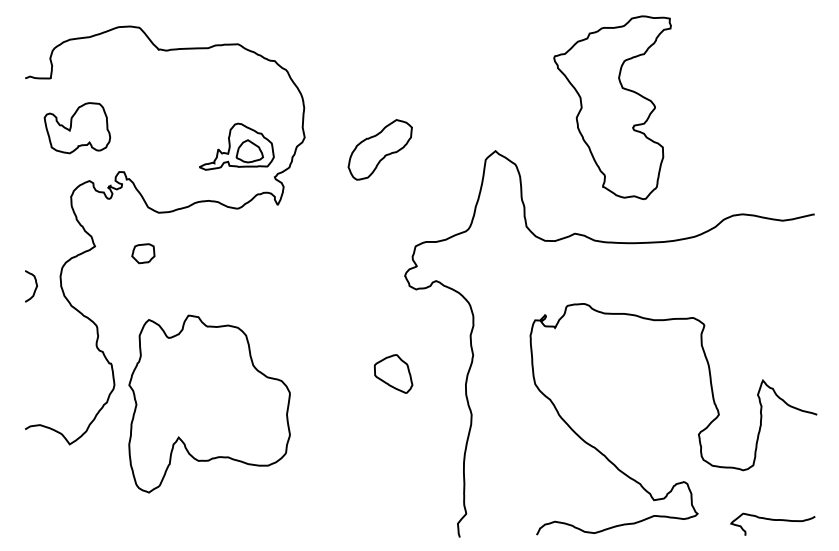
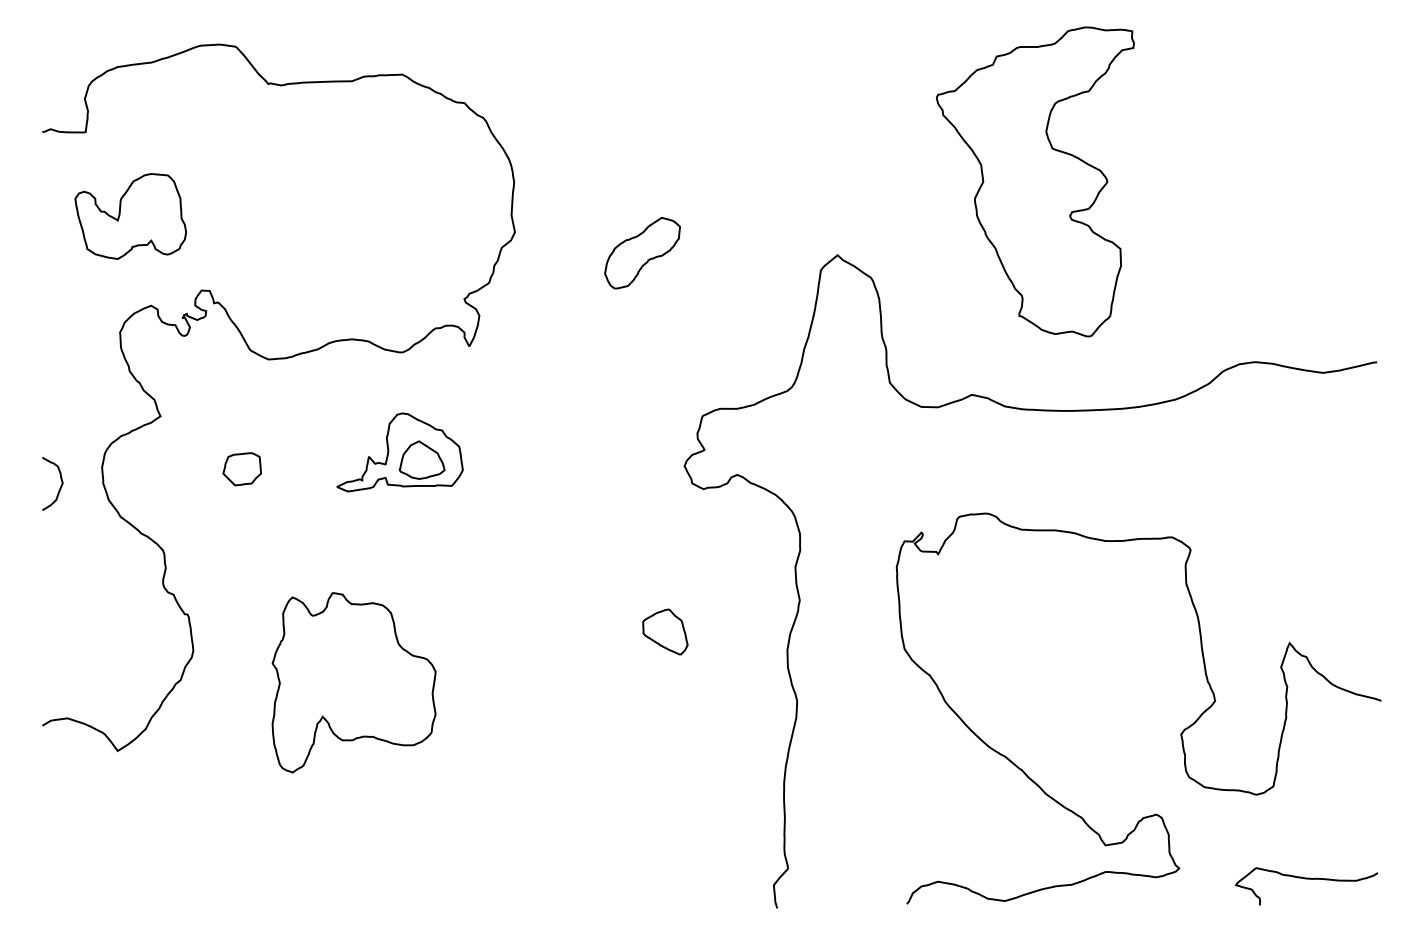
part: (236, 146) -> (399, 451), moved
part: (379, 149) -> (641, 252), size x0.7
part: (143, 253) -> (242, 468), moved
part: (393, 373) -> (665, 631), size x0.7
part: (209, 403) -> (353, 681), size x0.6

